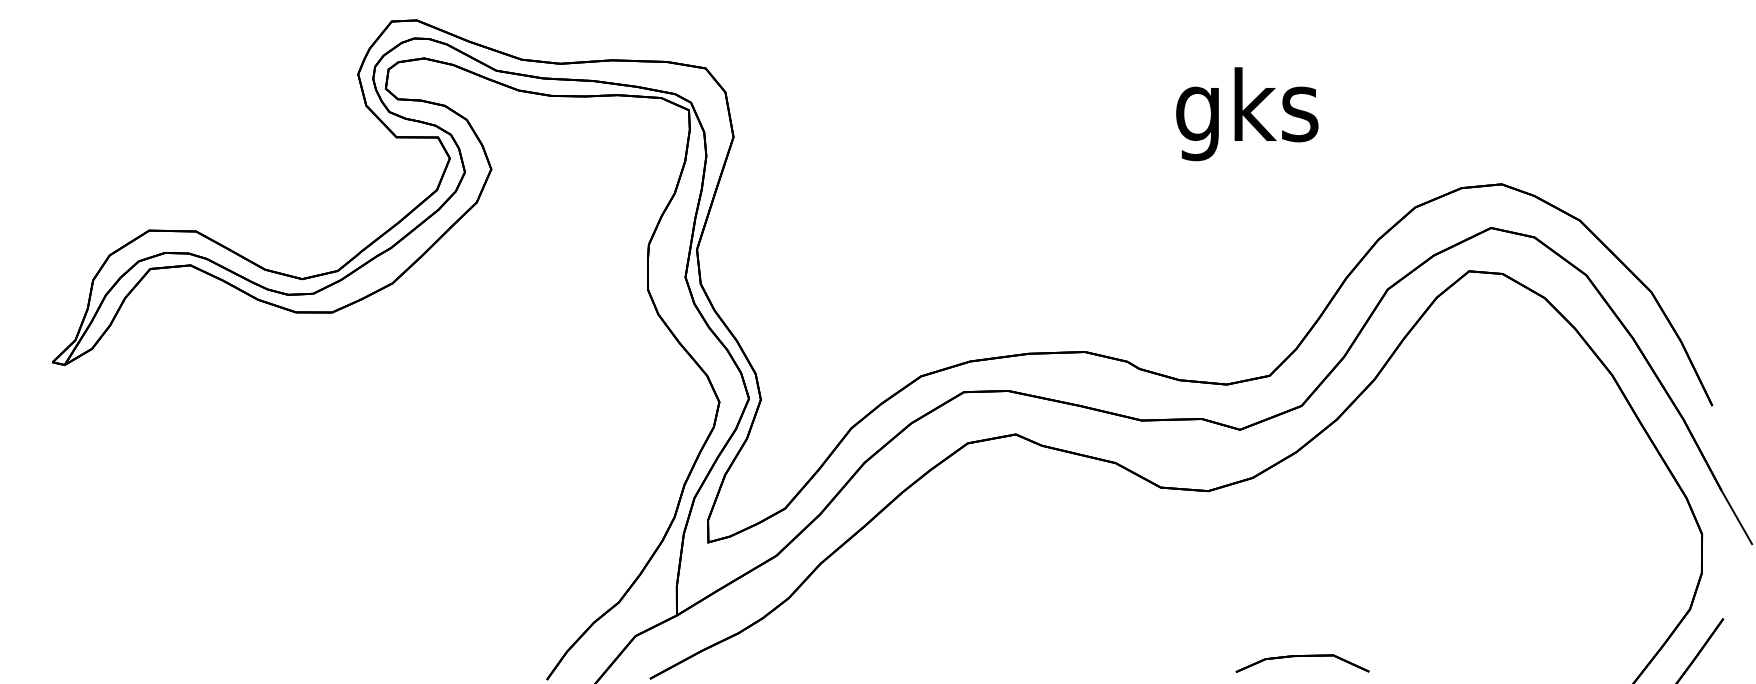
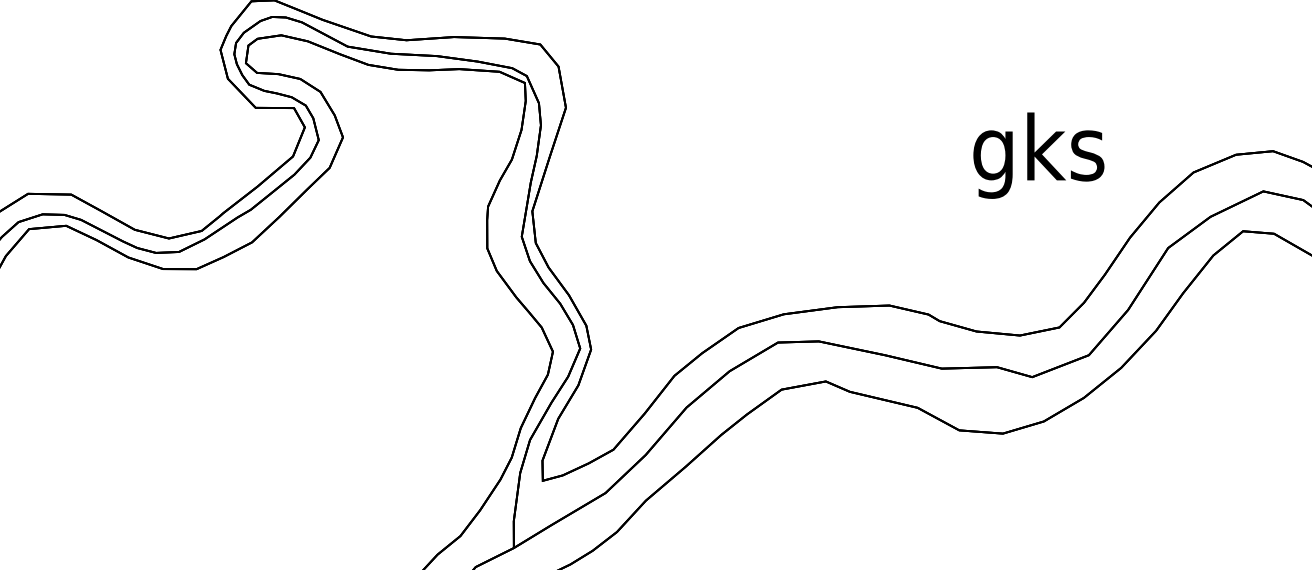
text: (1247, 114) -> (1039, 155), moved

